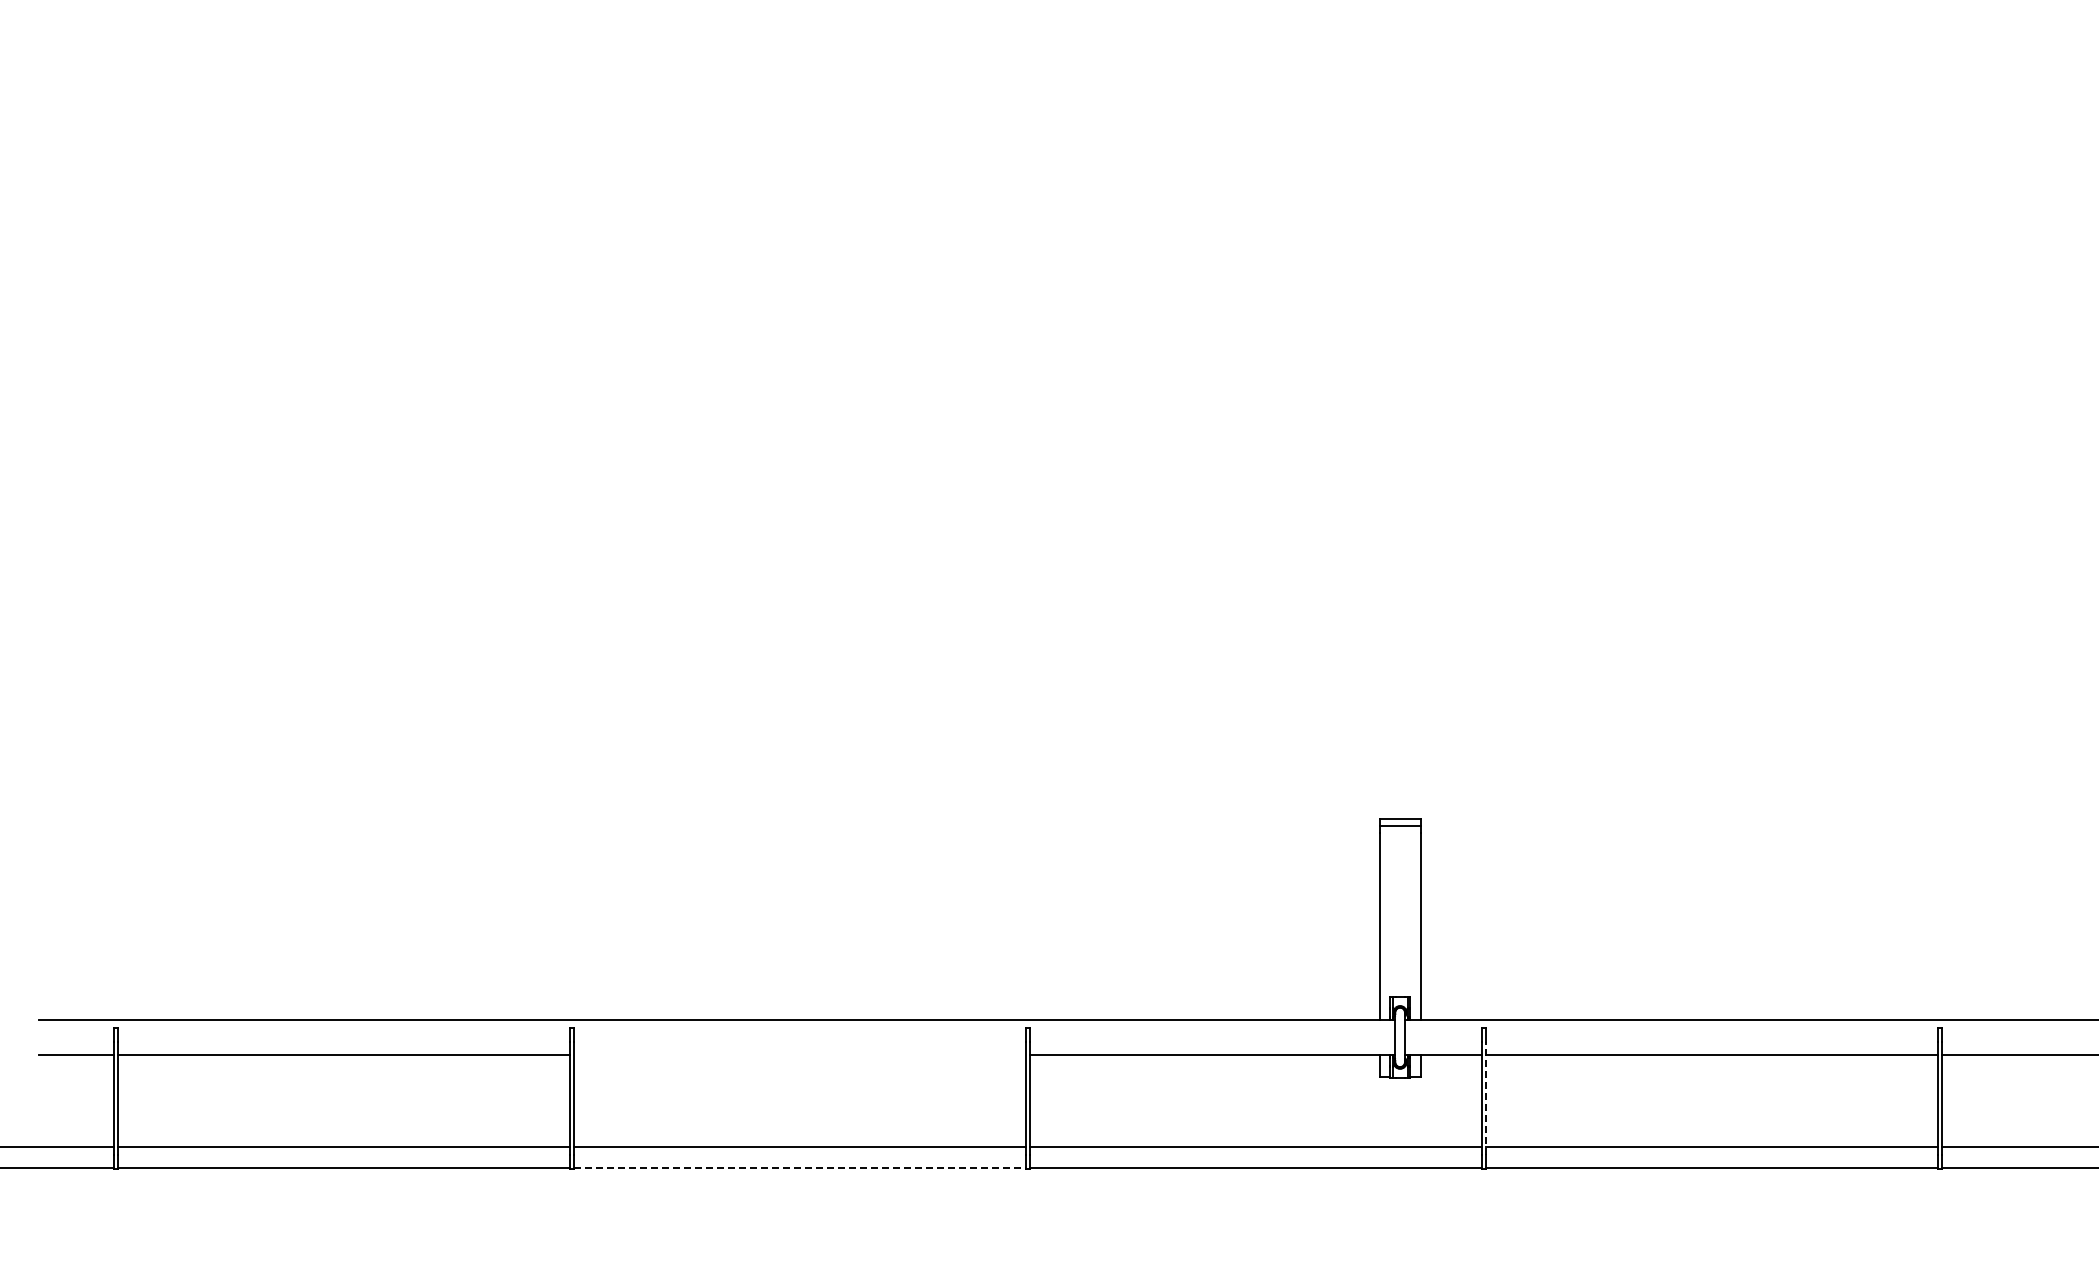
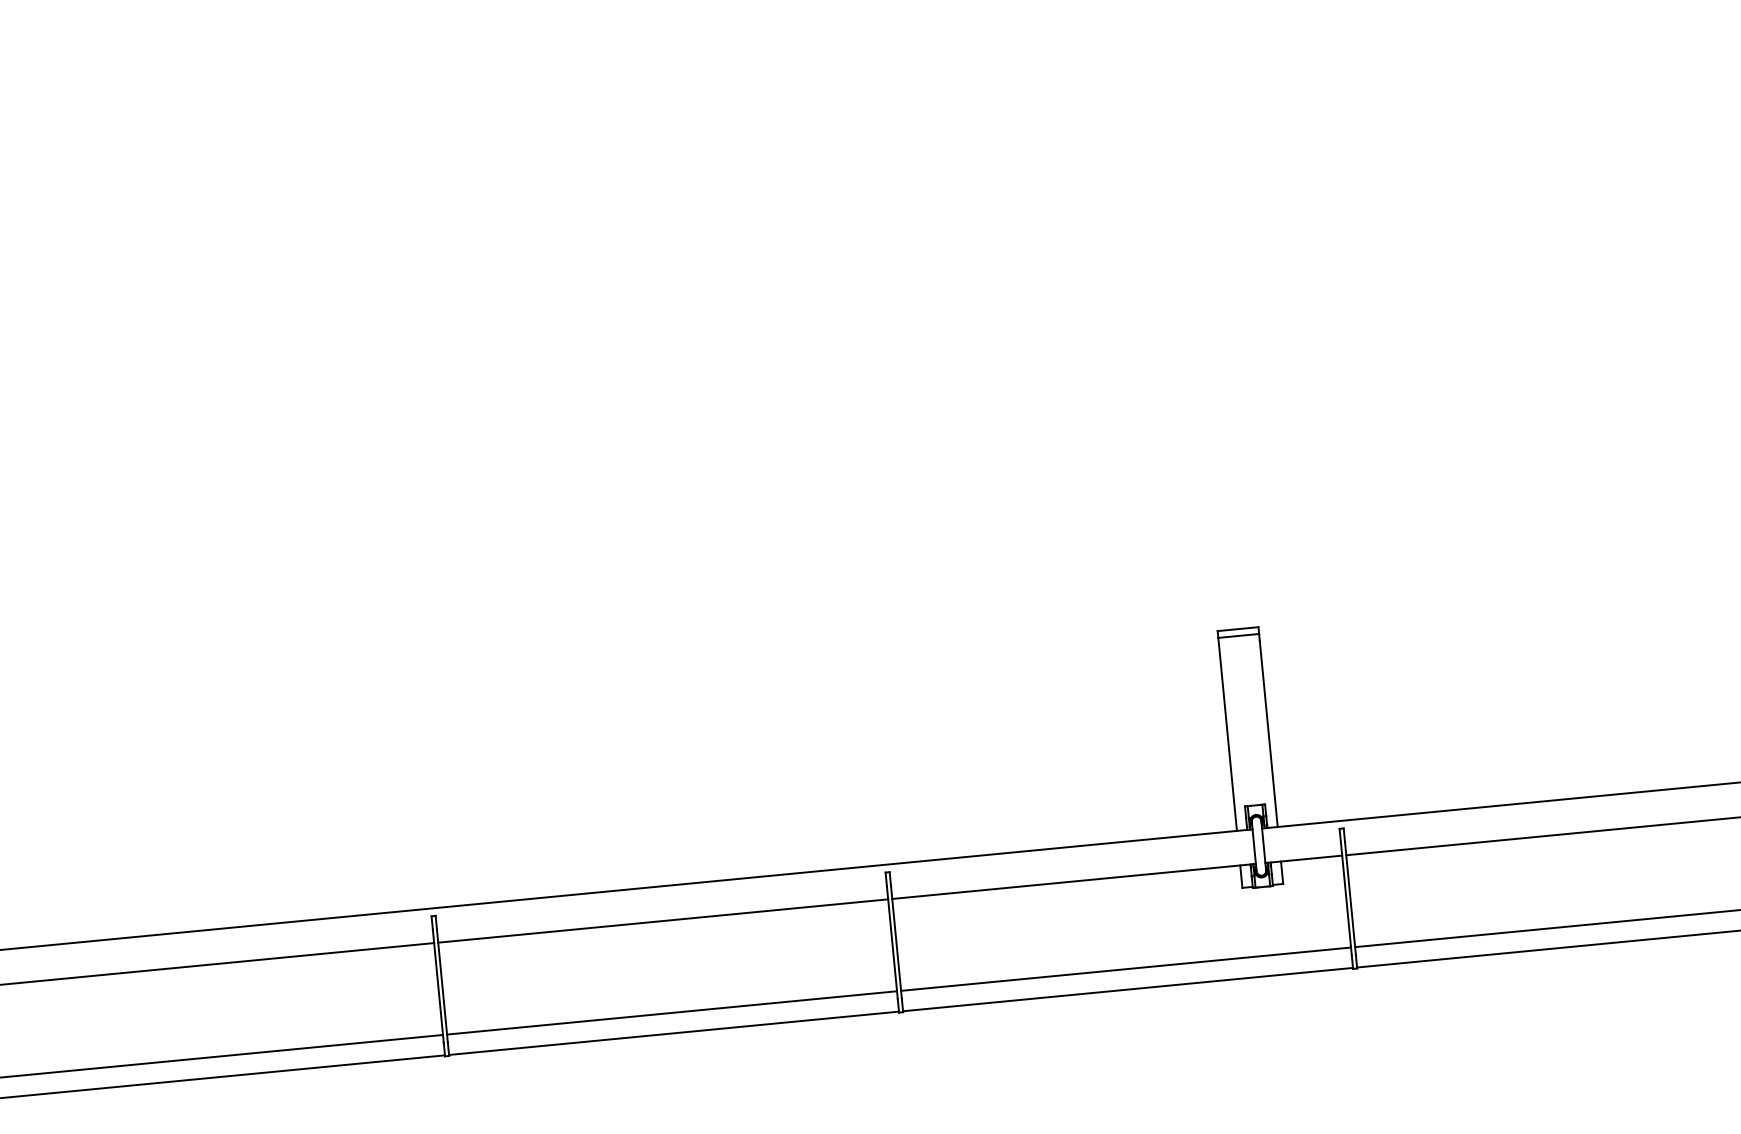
line: (799, 1054) -> (662, 920), added
line: (1486, 1098) -> (1350, 898), dashed -> solid
line: (800, 1167) -> (674, 1033), dashed -> solid

